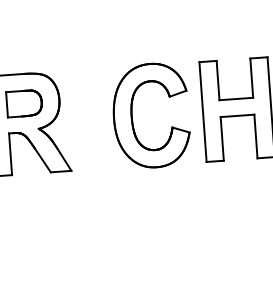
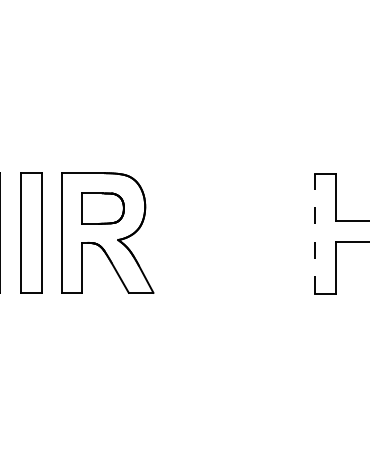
part: (132, 111) -> (231, 227), removed
line: (203, 112) -> (315, 234), solid -> dashed

